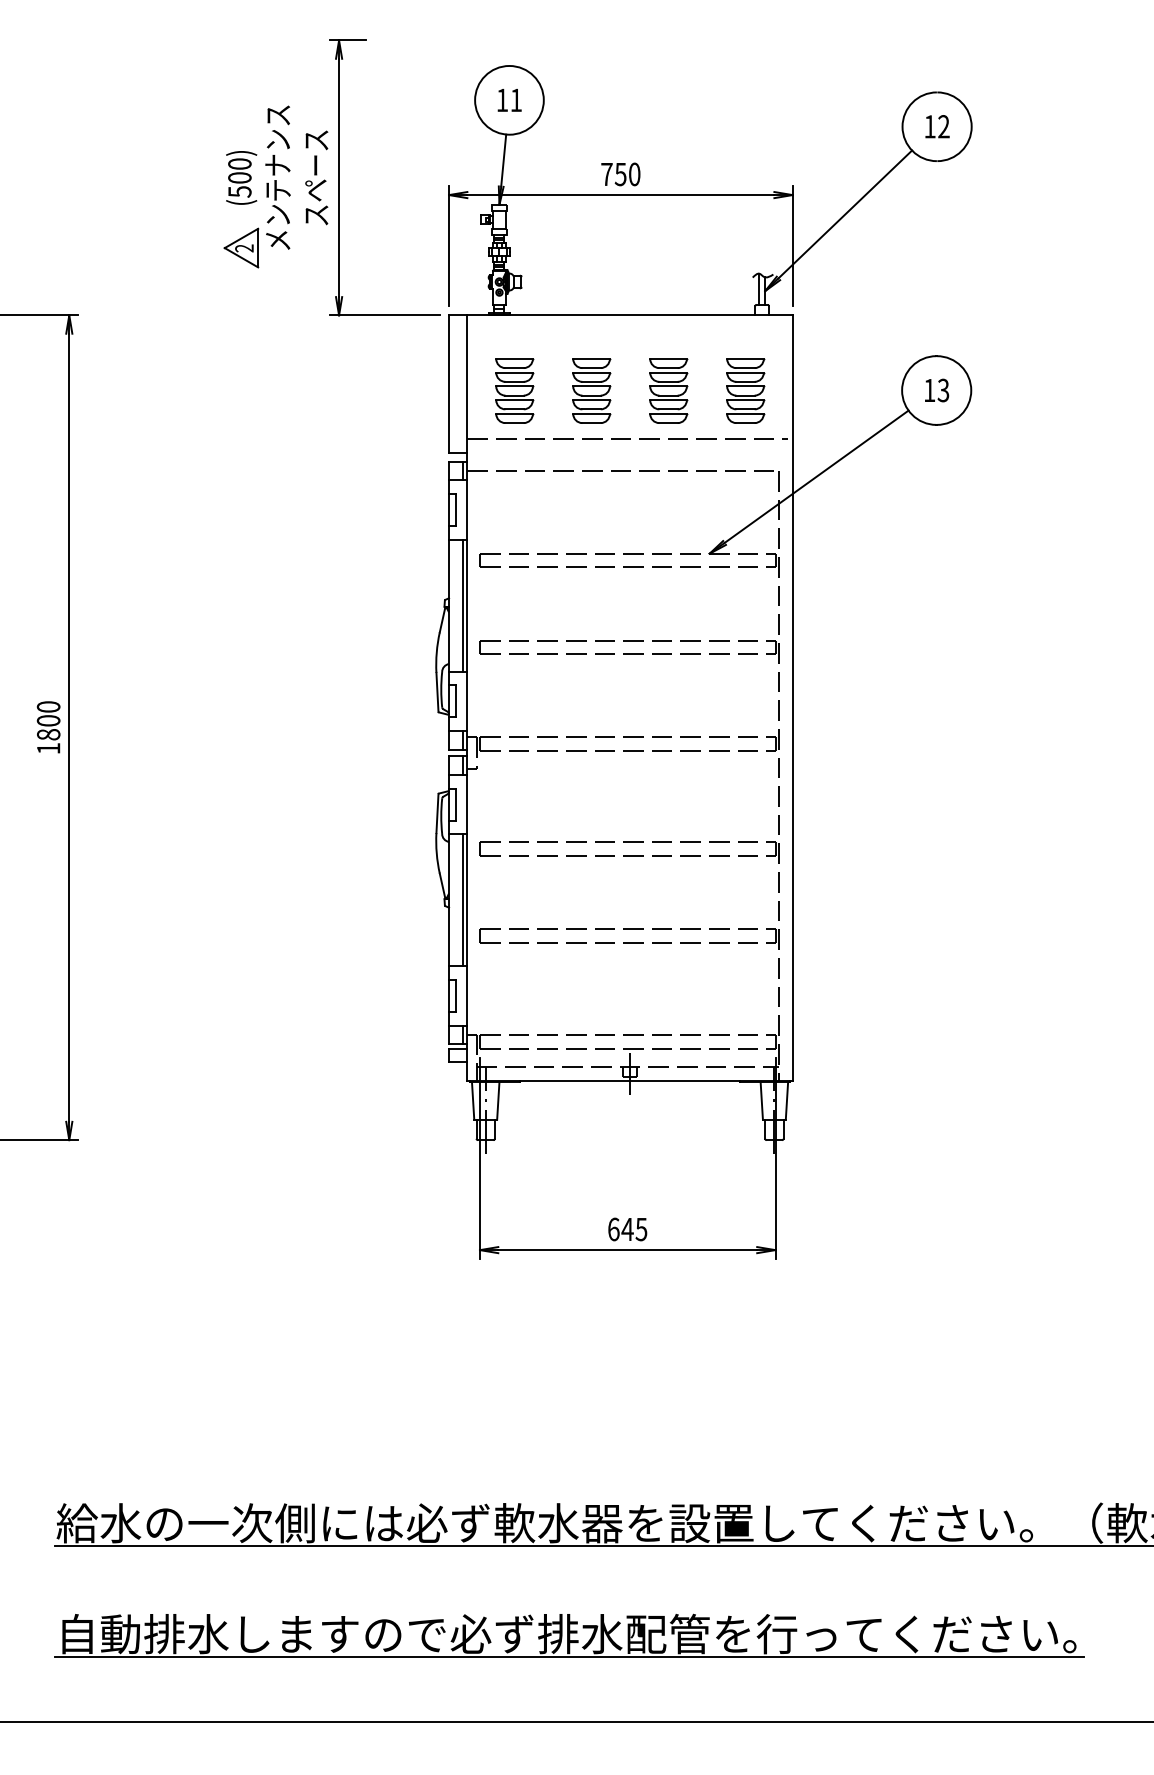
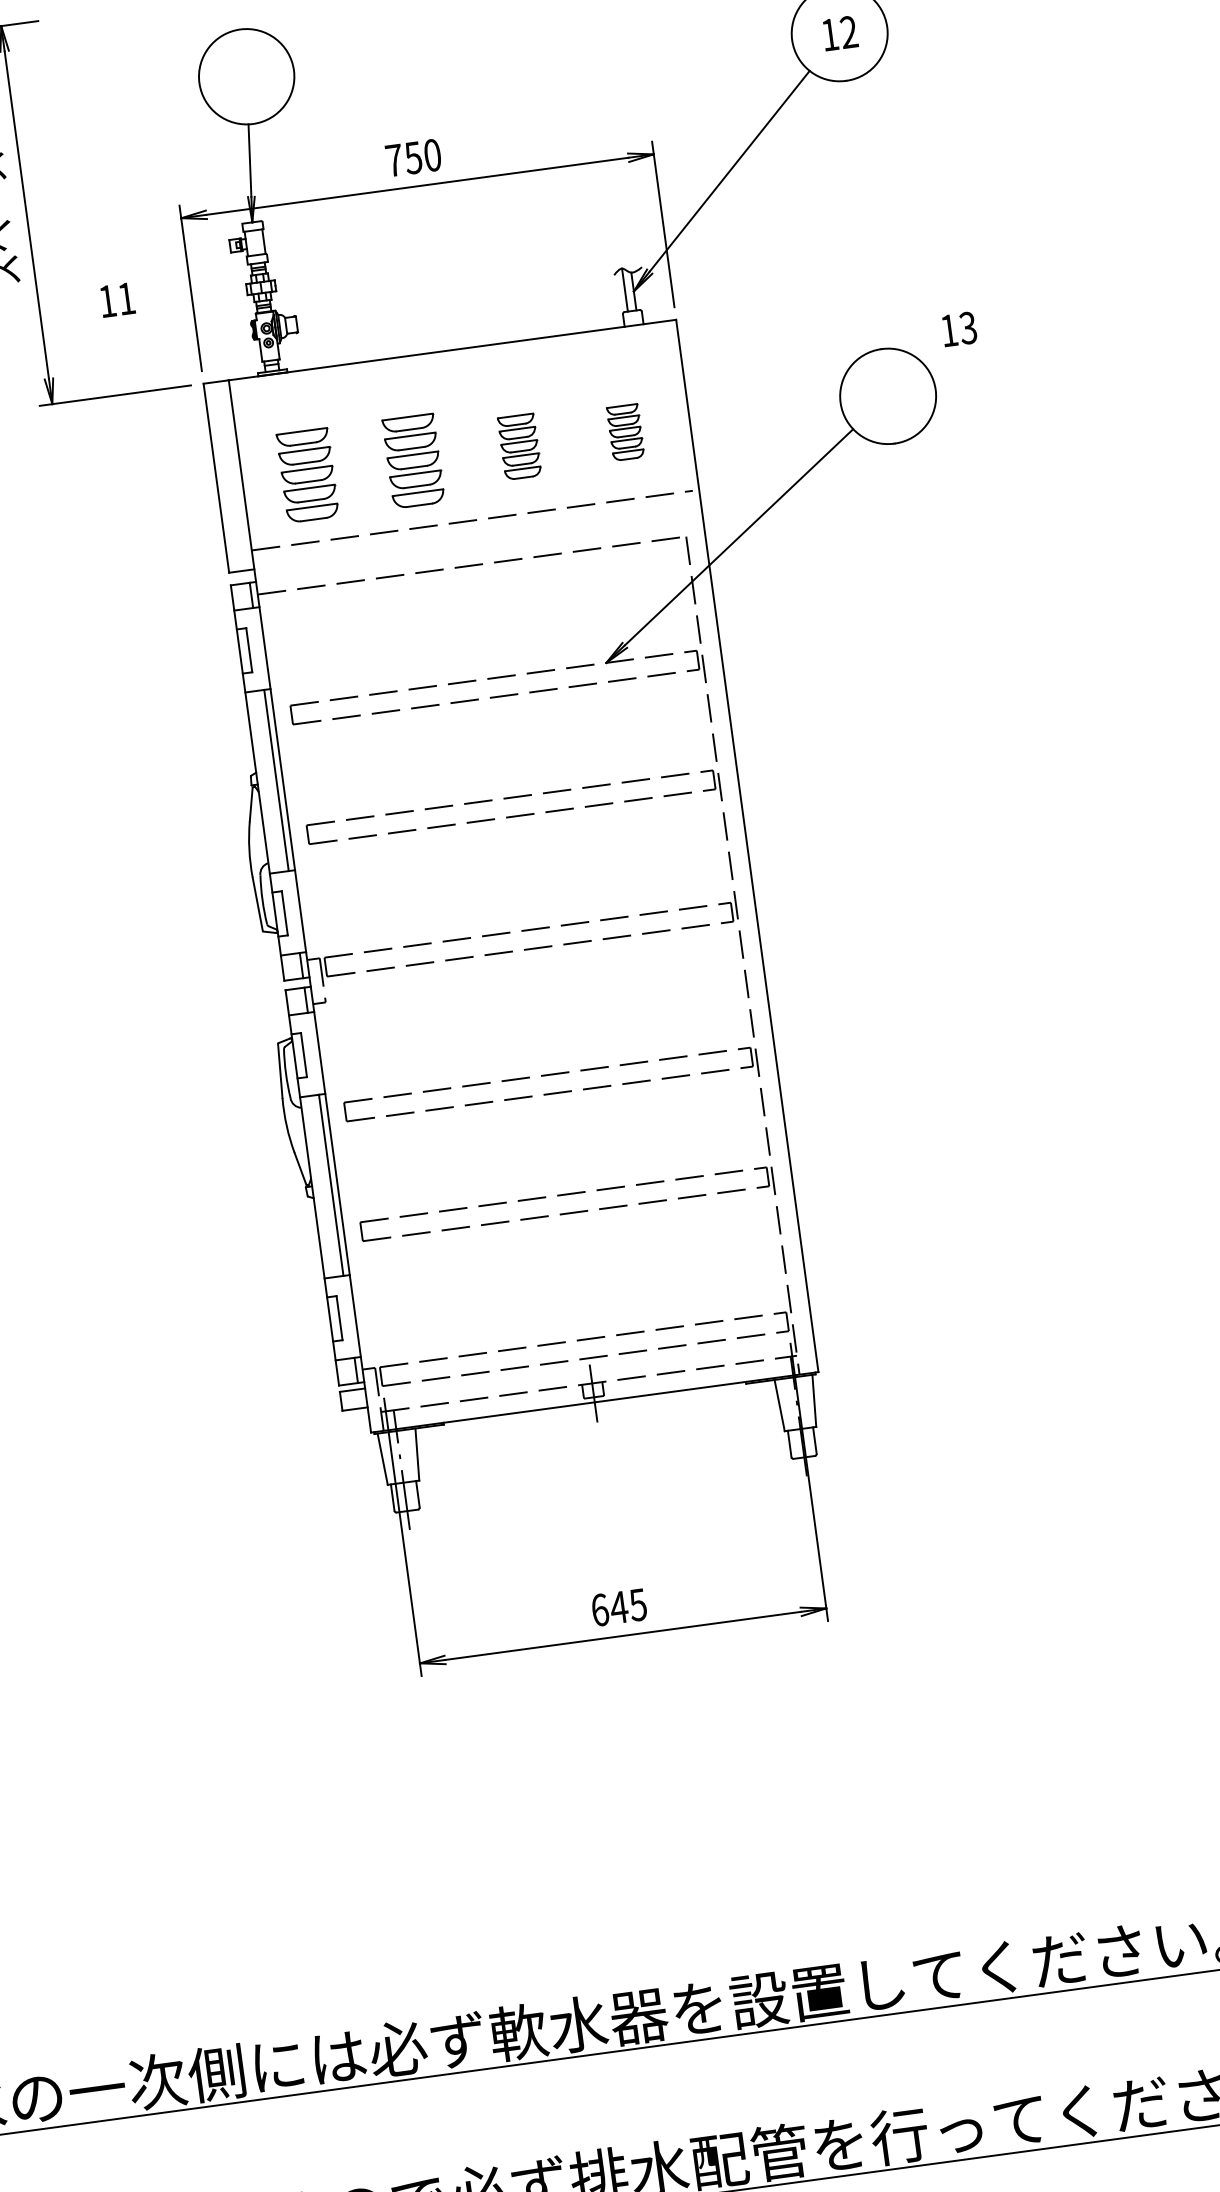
text: (509, 100) -> (117, 300), moved
part: (668, 390) -> (519, 446), size x0.7
part: (745, 390) -> (625, 431), size x0.6
text: (937, 390) -> (960, 329), moved

